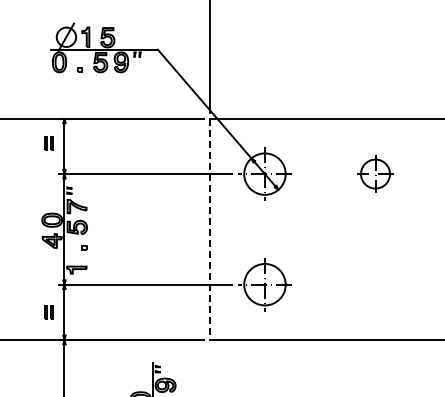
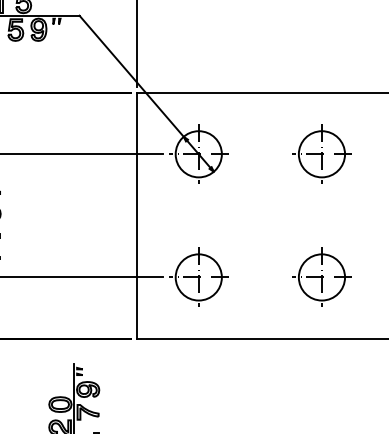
part: (375, 173) -> (321, 153), size x1.43
line: (209, 229) -> (137, 215), dashed -> solid
part: (375, 284) -> (321, 277), added

